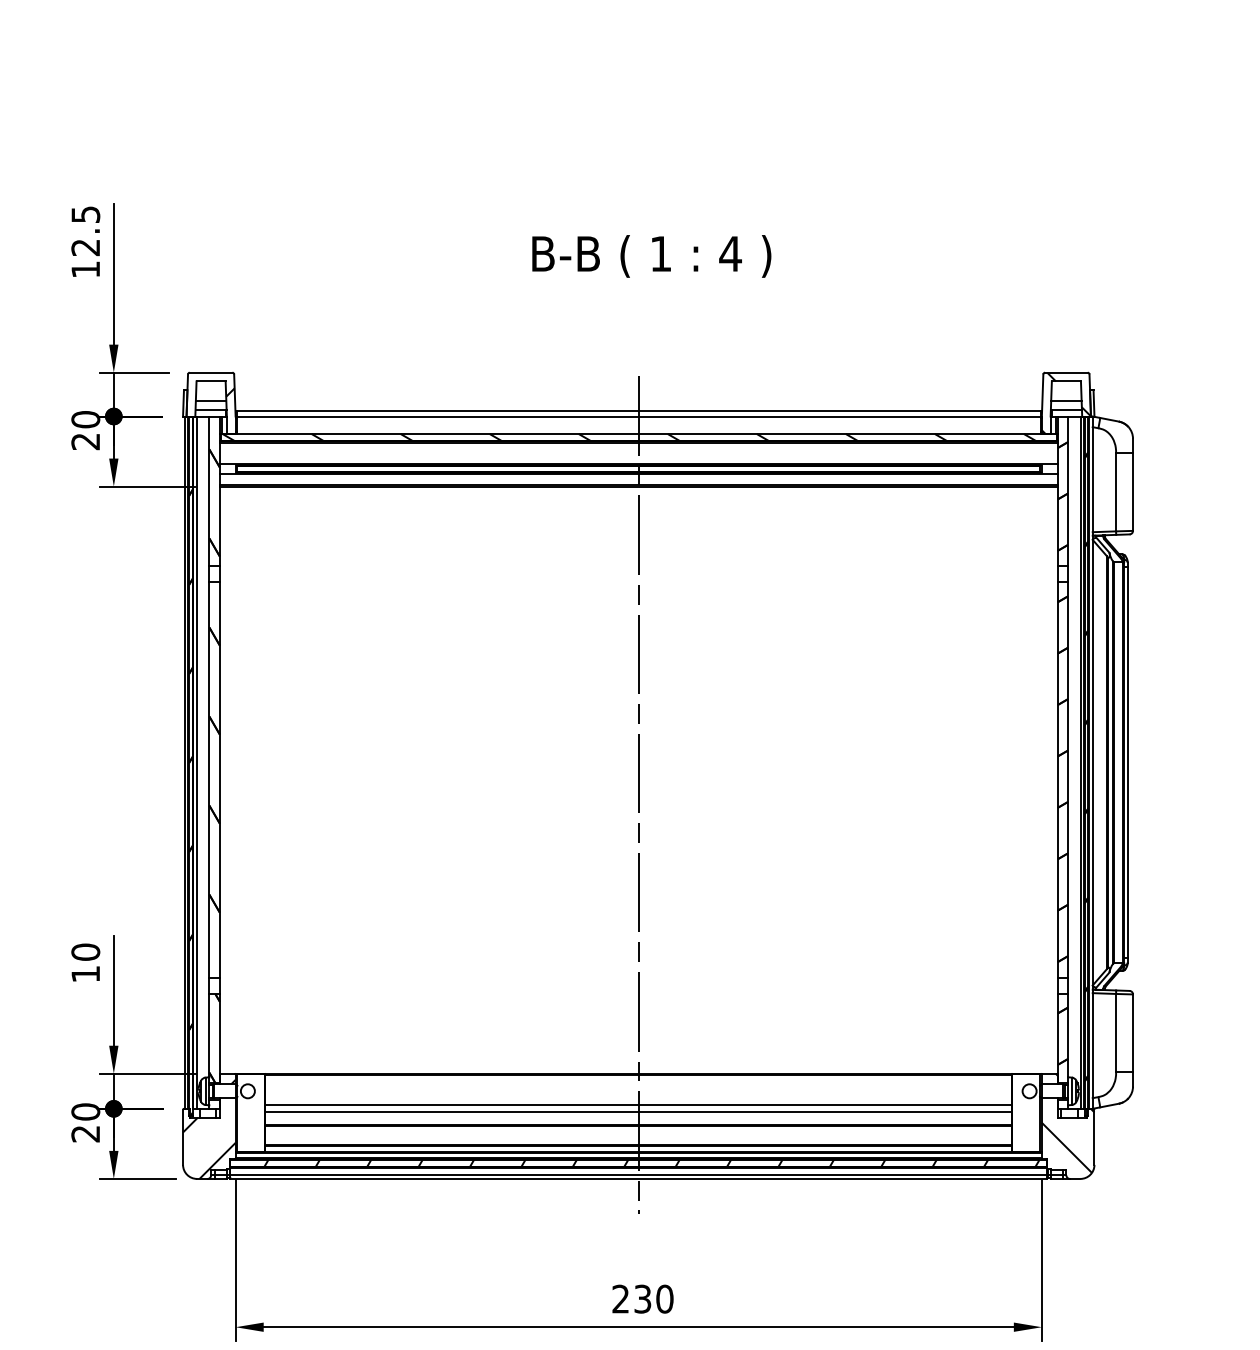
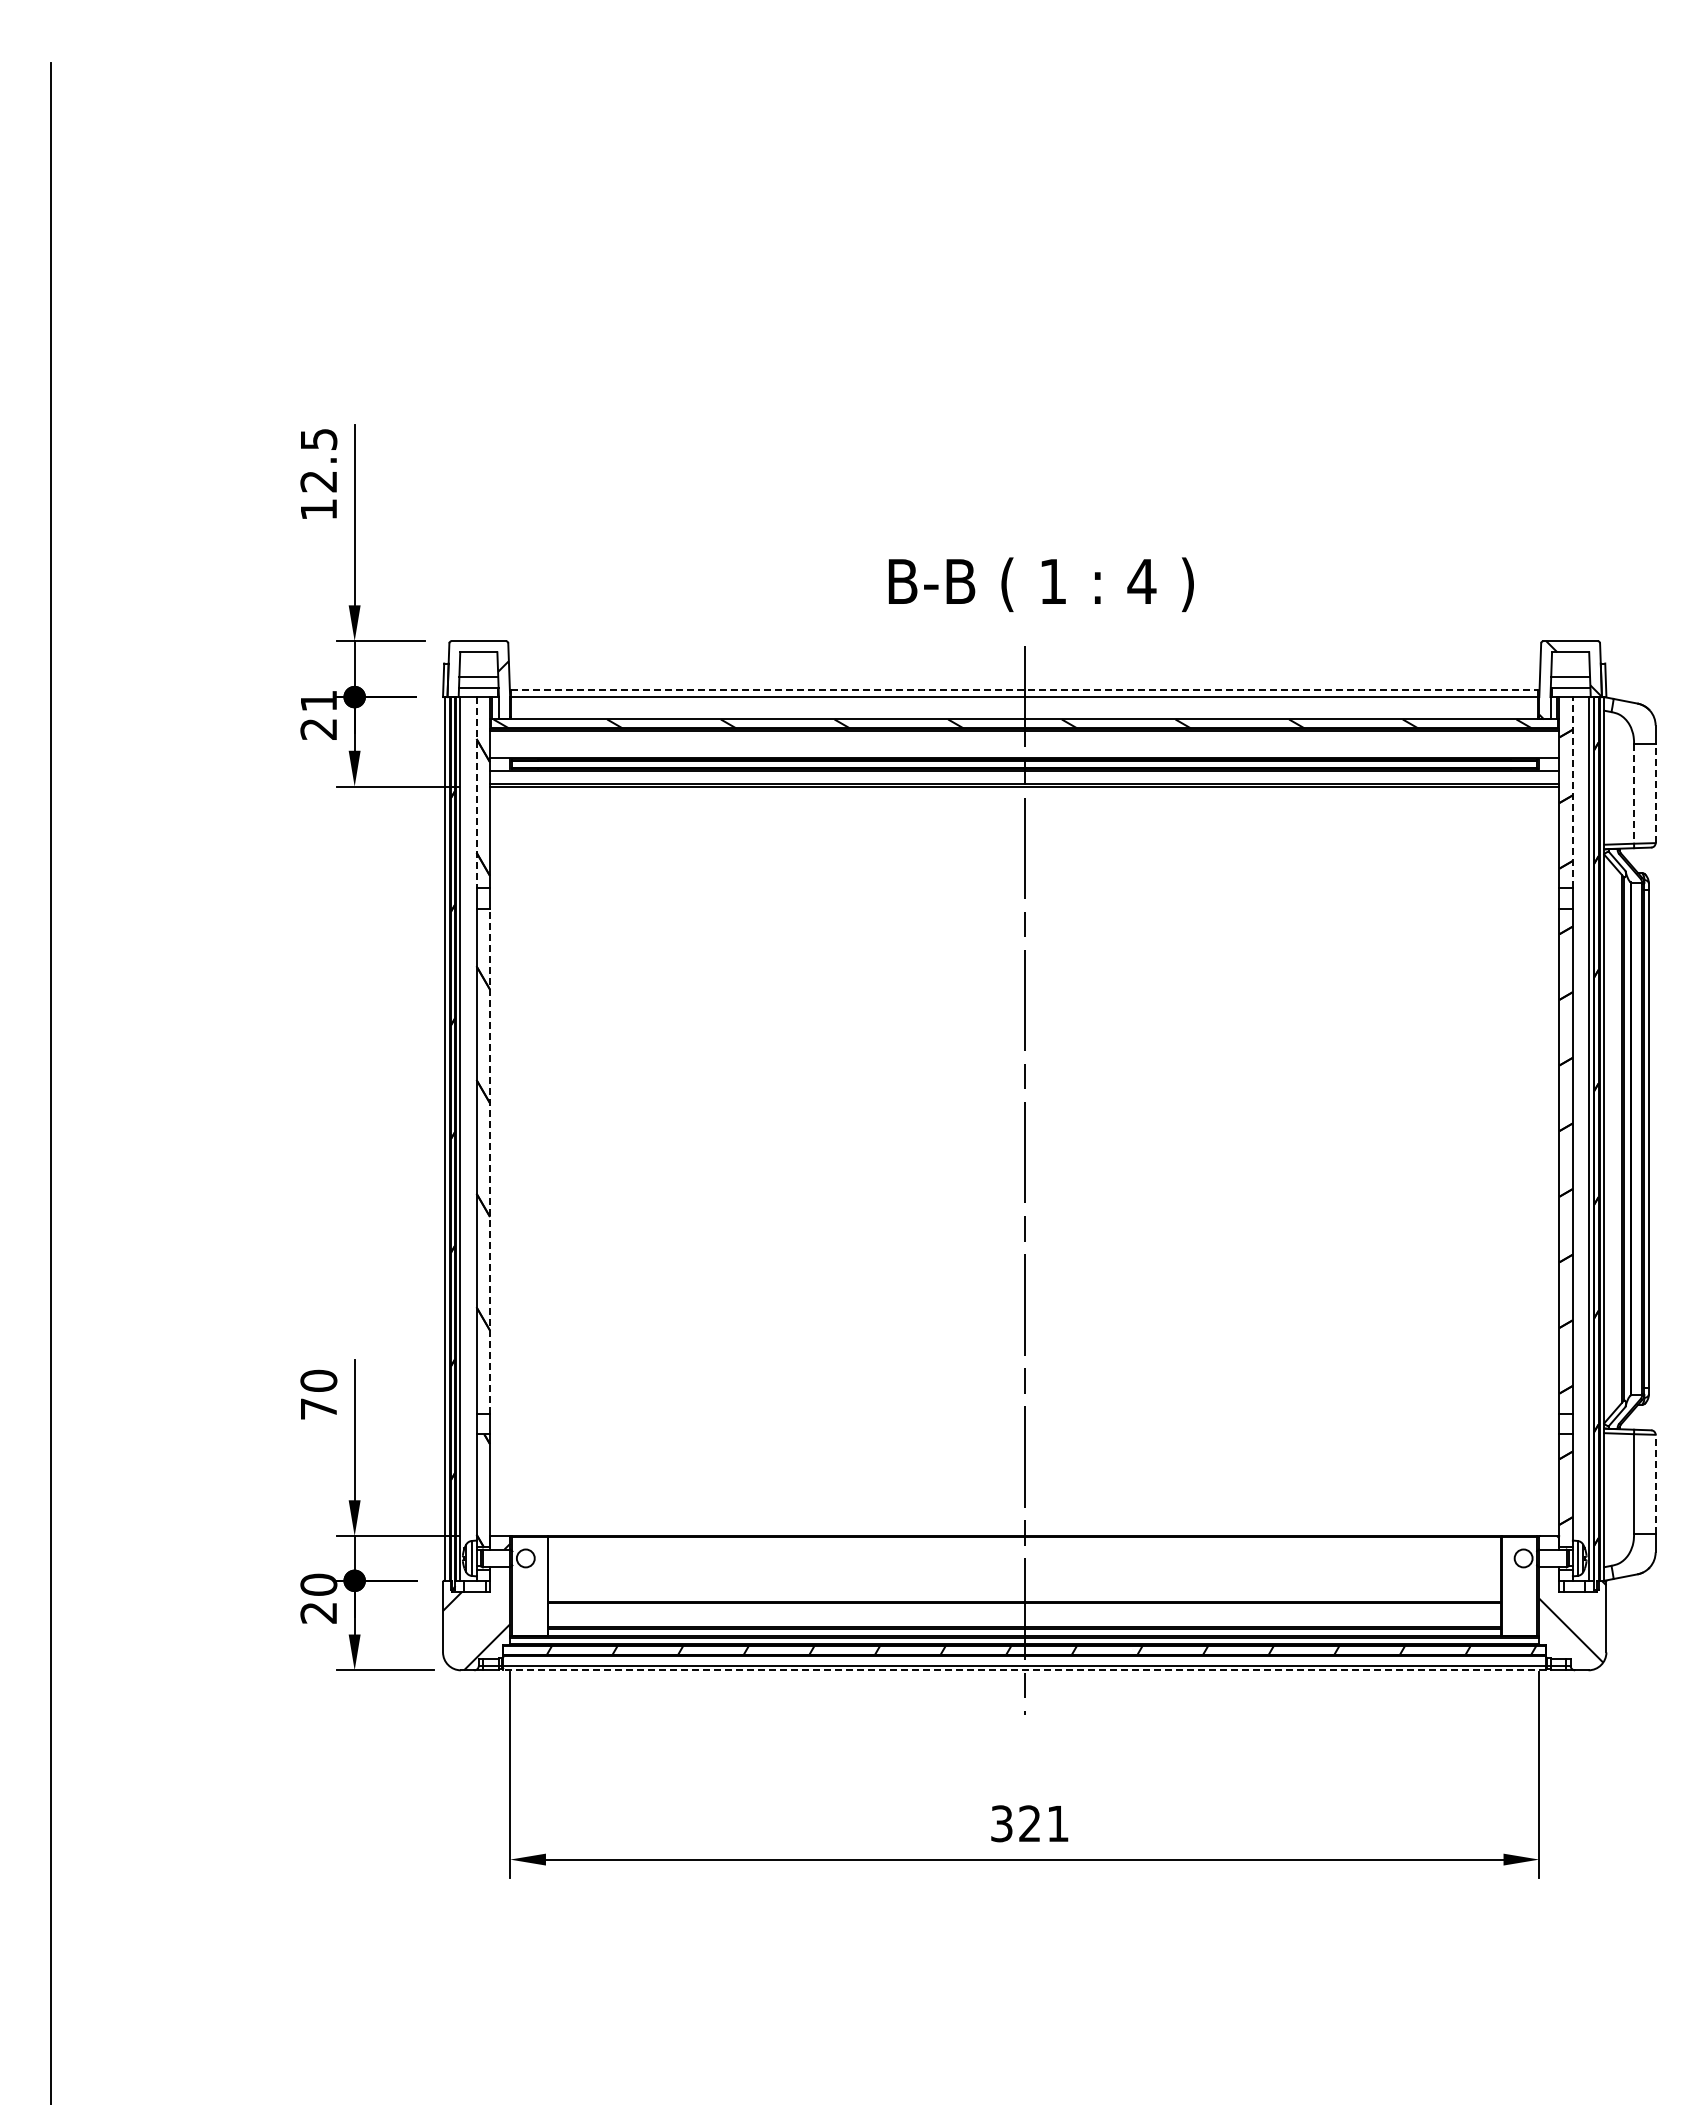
text: (651, 256) -> (1041, 584), moved
line: (639, 411) -> (1025, 690), solid -> dashed
text: (85, 419) -> (318, 701), 20 -> 21
line: (209, 491) -> (476, 792), solid -> dashed
line: (1067, 491) -> (1572, 792), solid -> dashed
line: (1116, 492) -> (1634, 793), solid -> dashed
line: (1132, 492) -> (1655, 793), solid -> dashed
line: (220, 780) -> (490, 1161), solid -> dashed
text: (85, 973) -> (318, 1408), 10 -> 70
line: (1132, 1033) -> (1655, 1484), solid -> dashed
line: (638, 1105) -> (1024, 1576), removed
line: (638, 1112) -> (1024, 1585), removed
line: (638, 1179) -> (1024, 1670), solid -> dashed
text: (643, 1298) -> (1030, 1823), 230 -> 321

